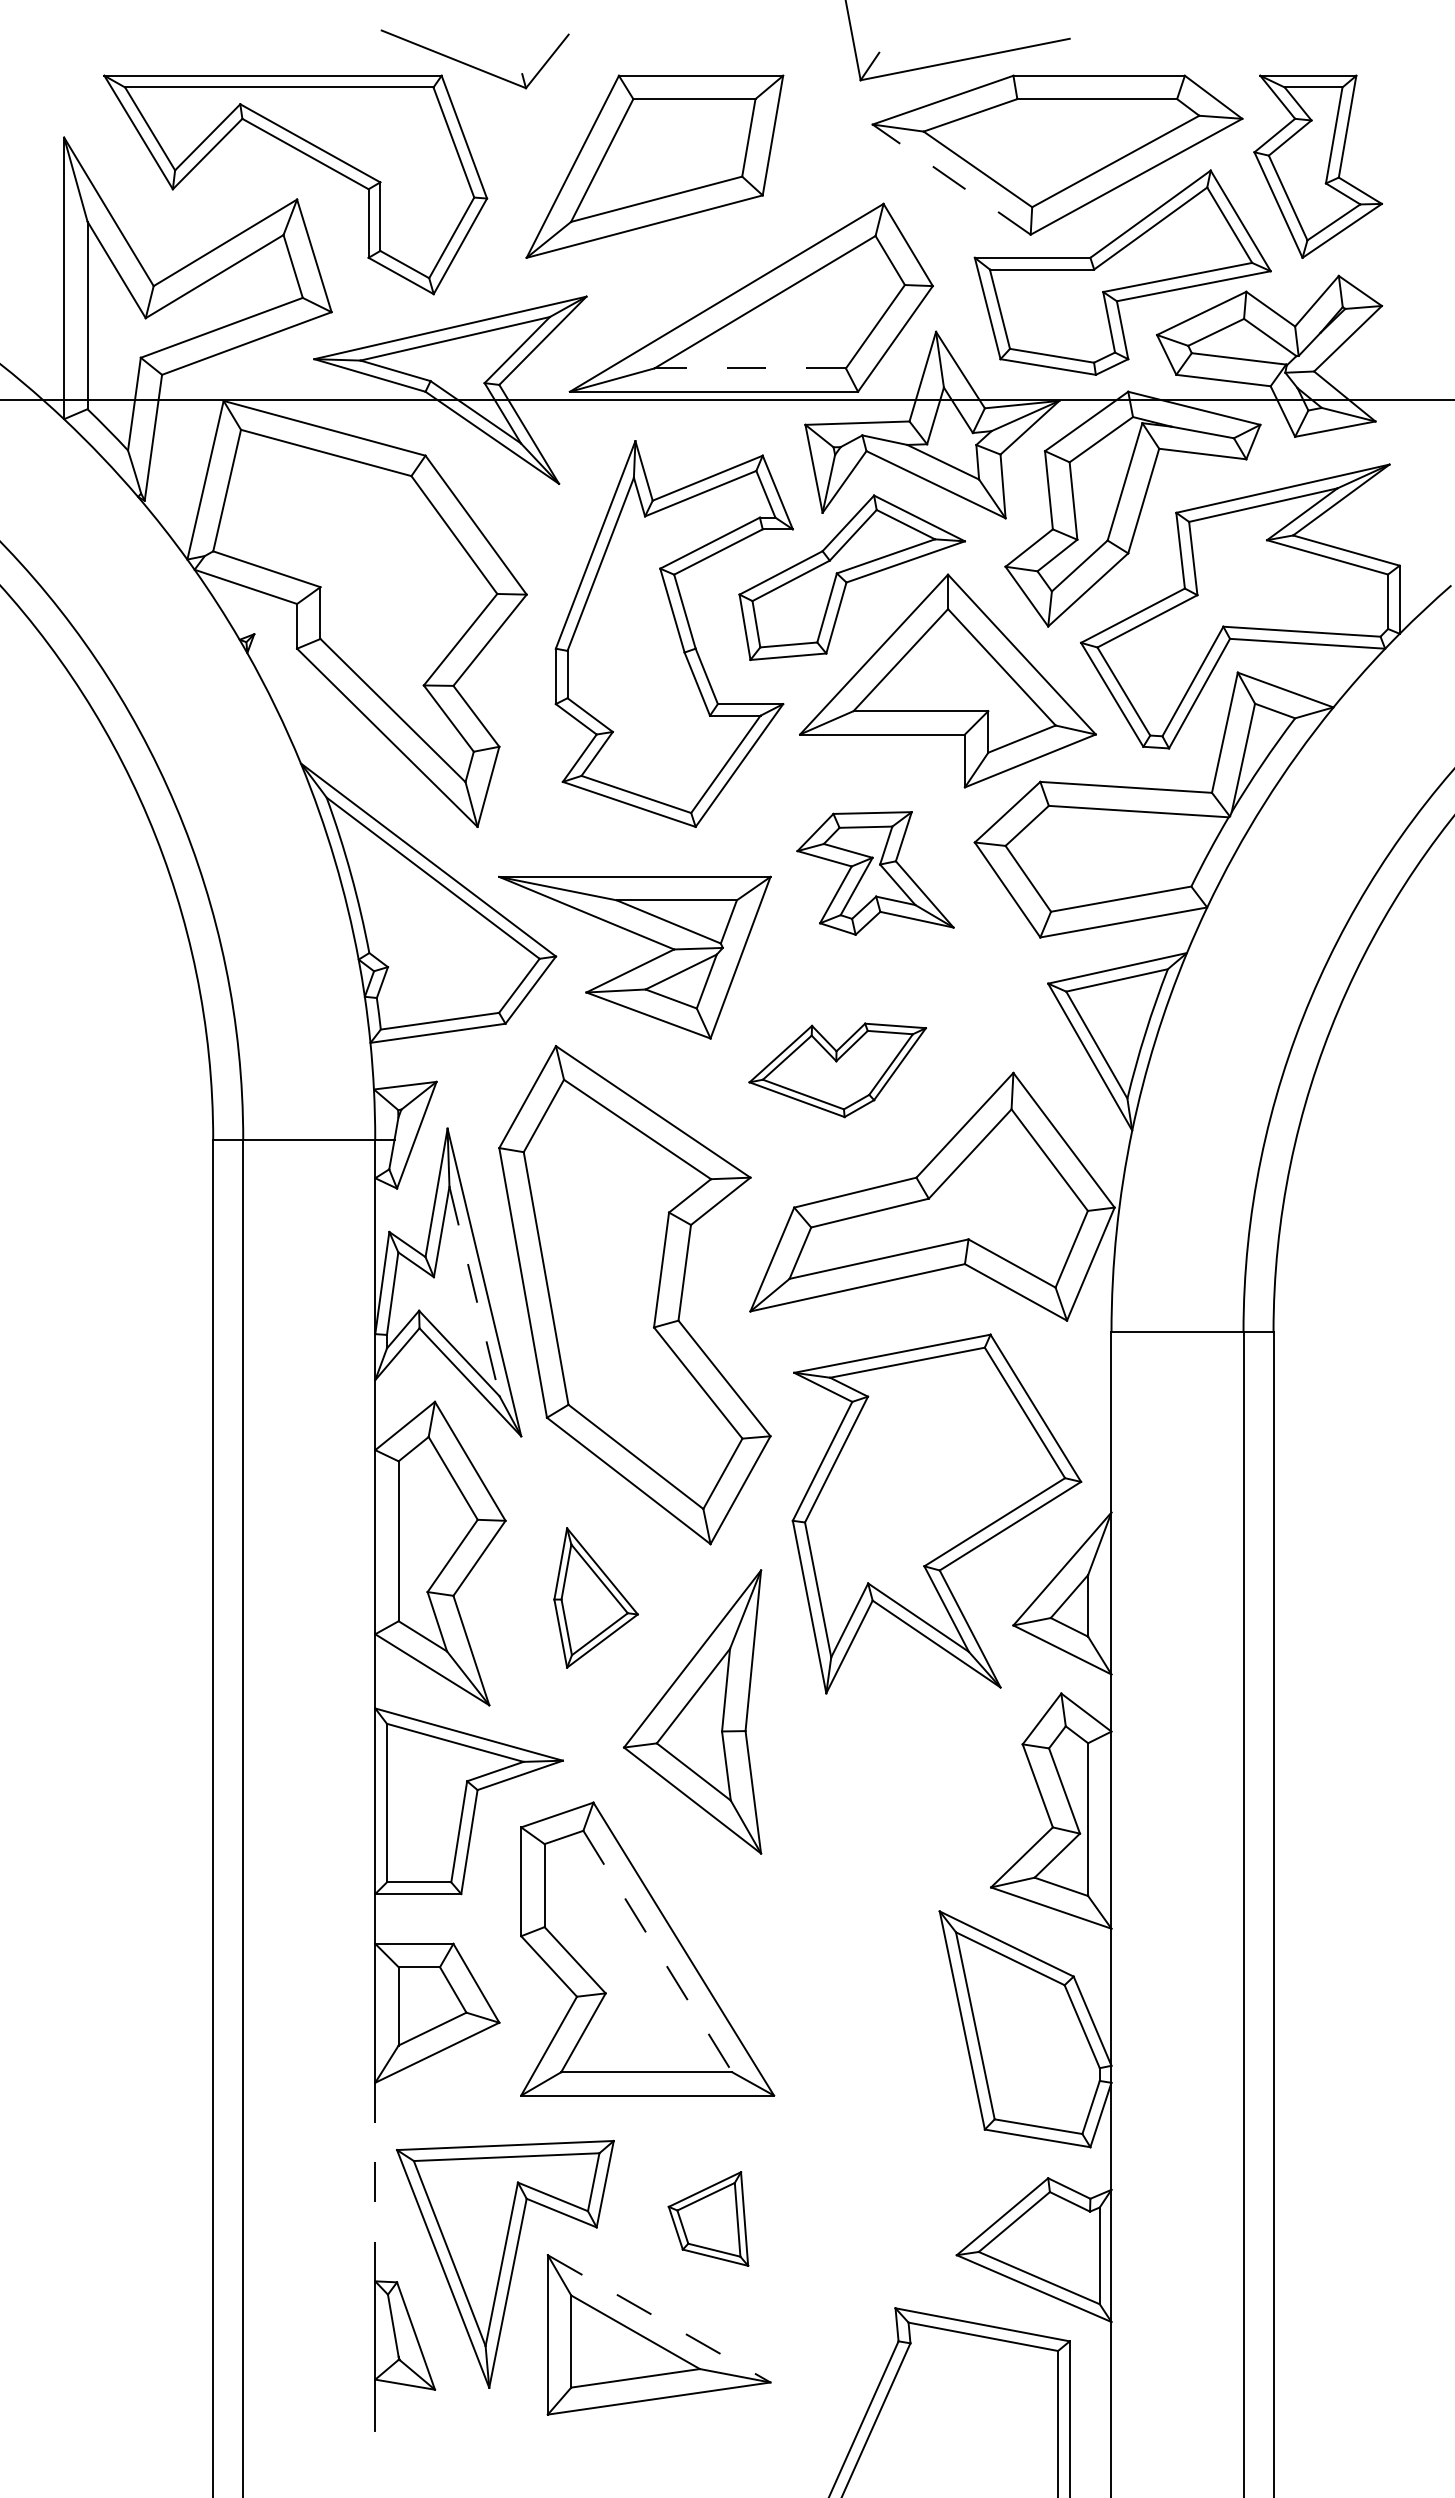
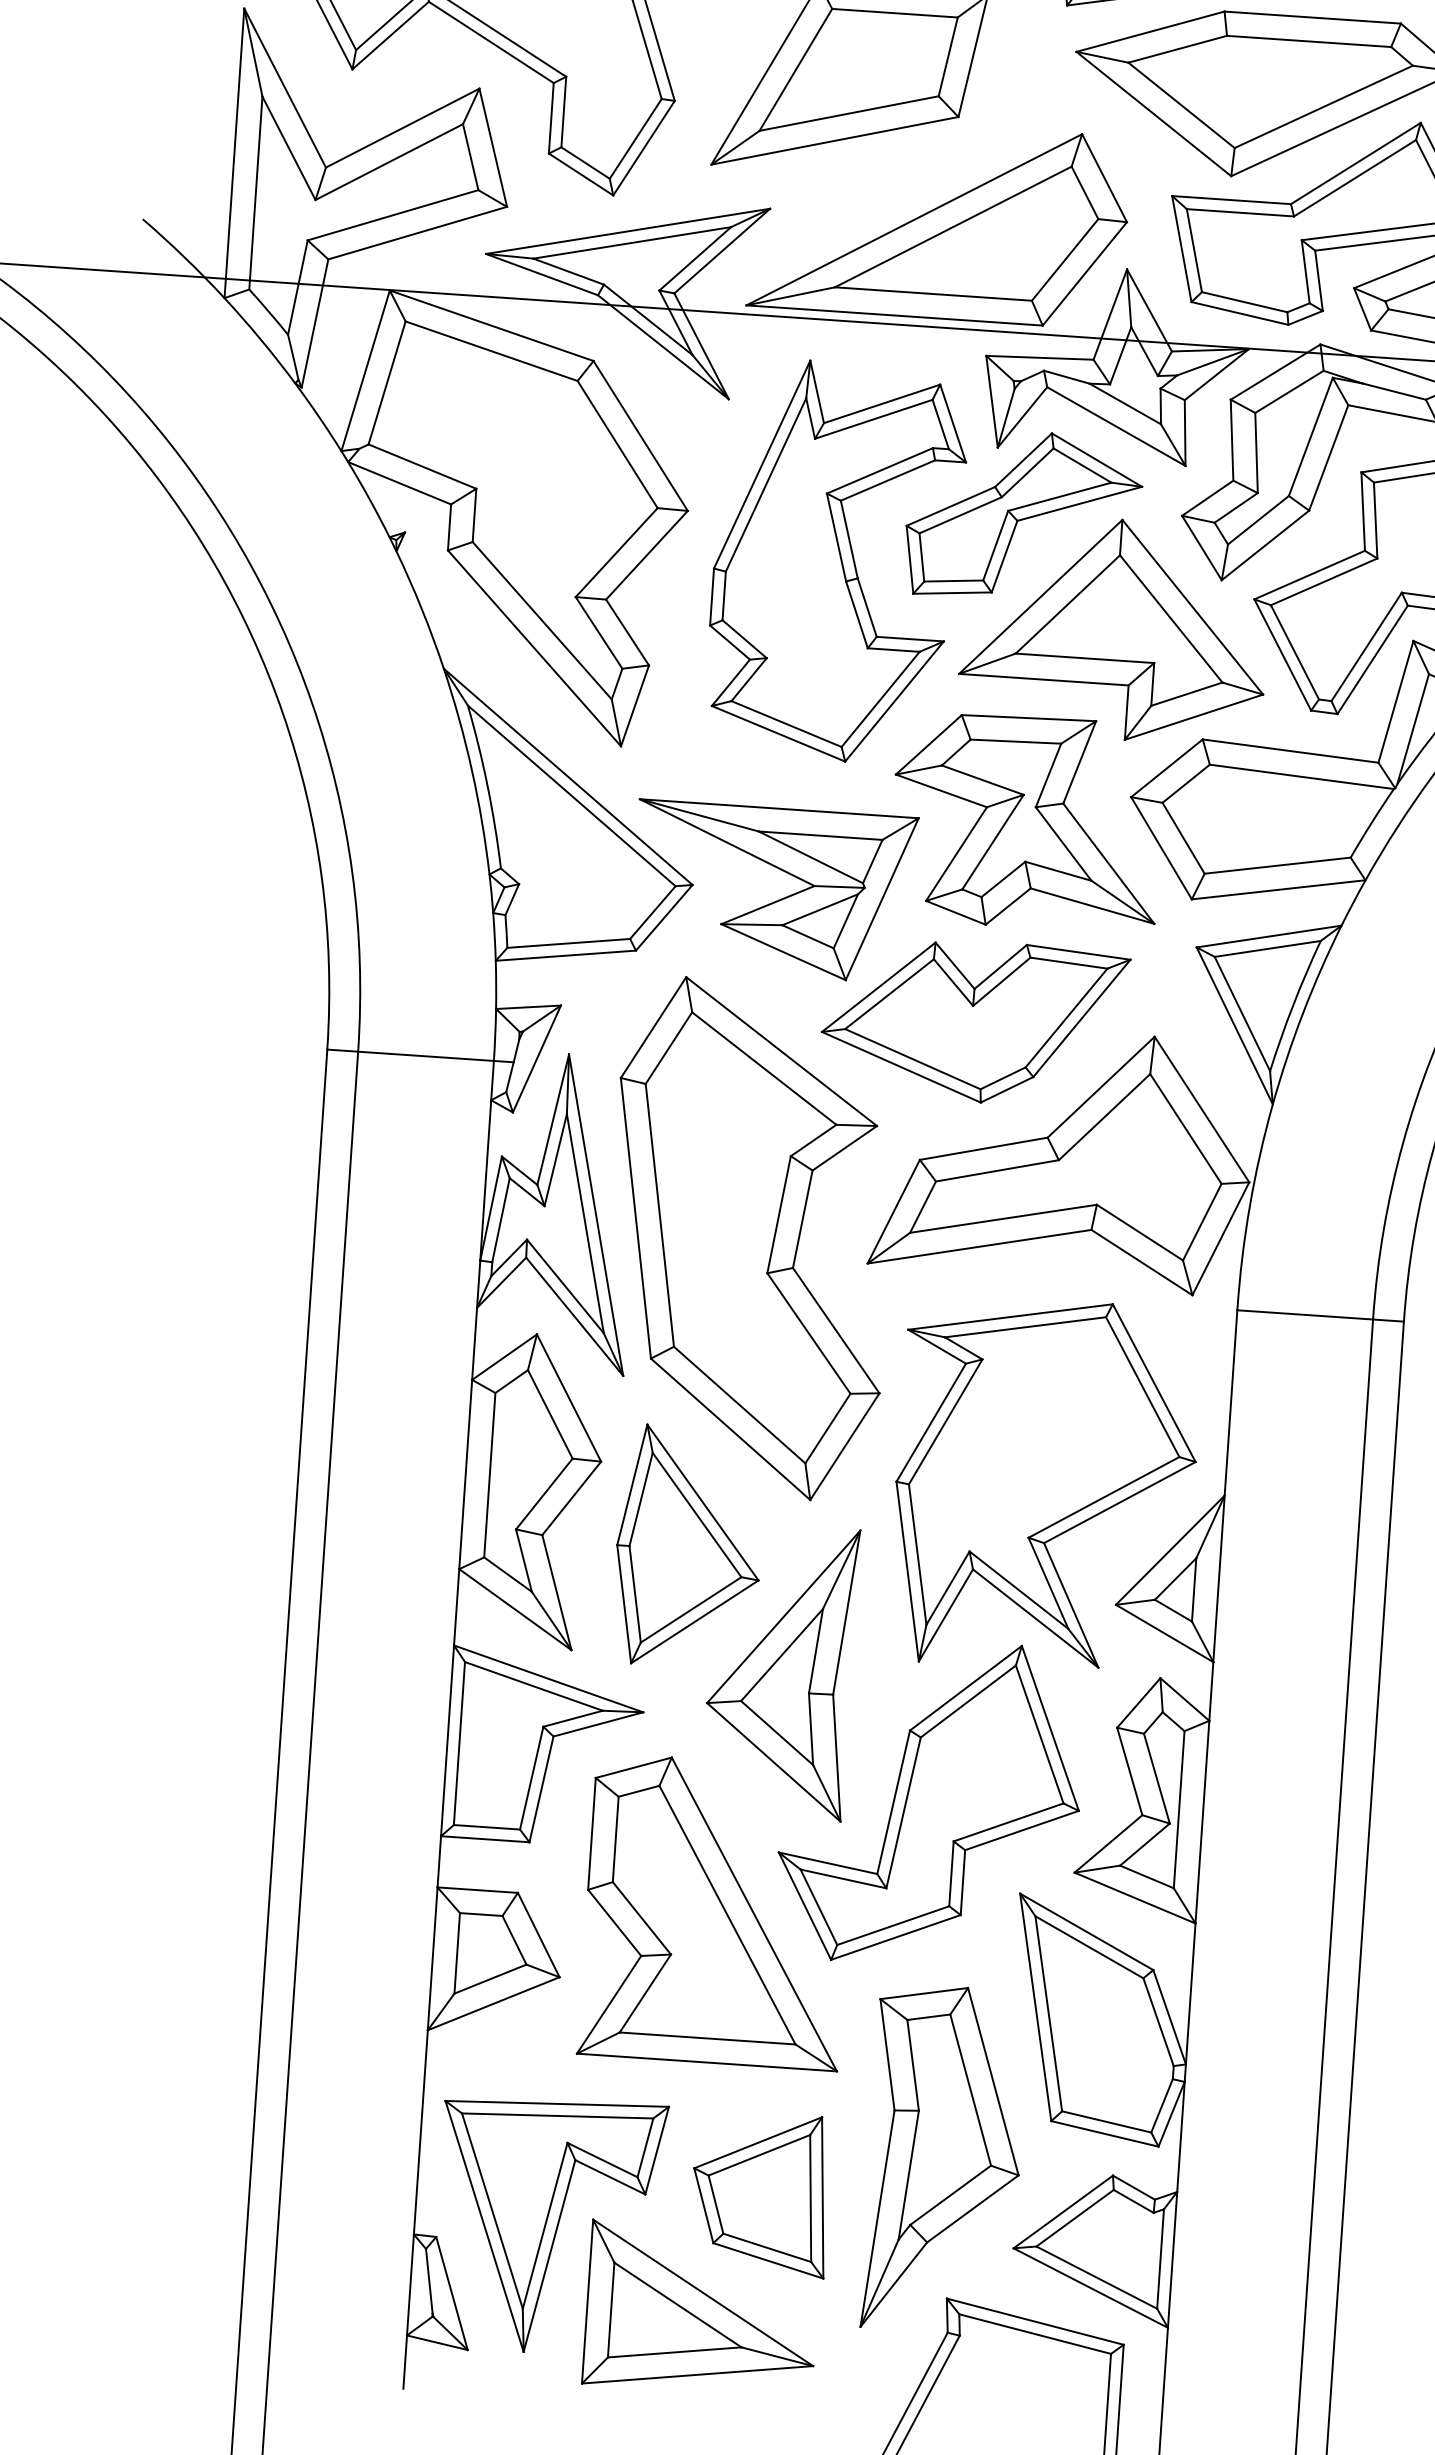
line: (951, 179) -> (1153, 113), dashed -> solid
line: (750, 368) -> (933, 294), dashed -> solid
part: (875, 873) -> (1026, 822), size x1.67
part: (837, 1070) -> (973, 1021), size x1.67
line: (474, 1291) -> (585, 1223), dashed -> solid
part: (595, 1597) -> (688, 1546), size x1.67
part: (847, 1829) -> (931, 1802), added
line: (657, 1951) -> (727, 1915), dashed -> solid
part: (883, 2173) -> (943, 2159), added
line: (375, 2182) -> (421, 2132), dashed -> solid
part: (708, 2218) -> (760, 2193), size x1.67
line: (659, 2319) -> (703, 2293), dashed -> solid

